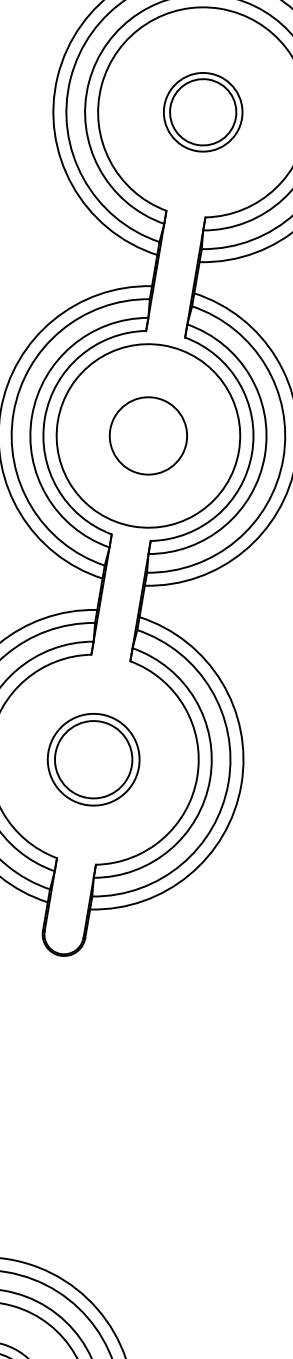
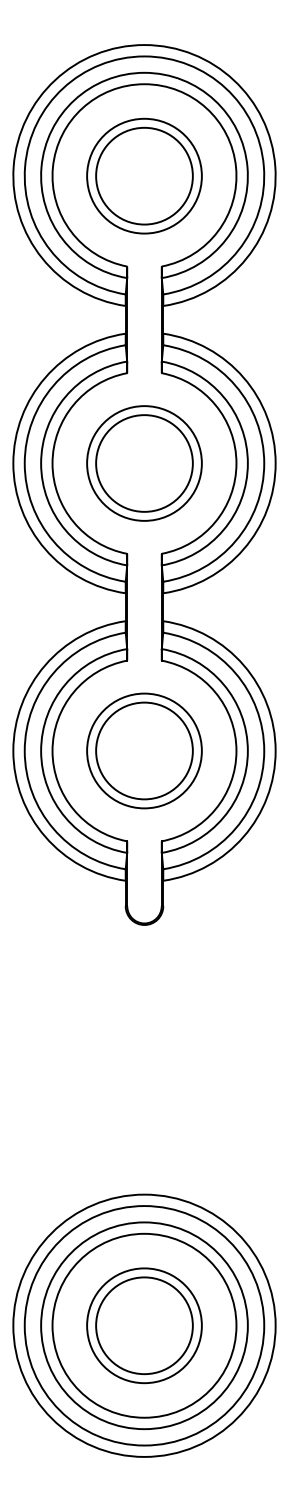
part: (203, 111) -> (144, 175), size x1.67
circle: (148, 435) -> (144, 463), size x0.71
circle: (148, 435) -> (144, 463), size x1.43
part: (93, 759) -> (144, 750), size x1.43

